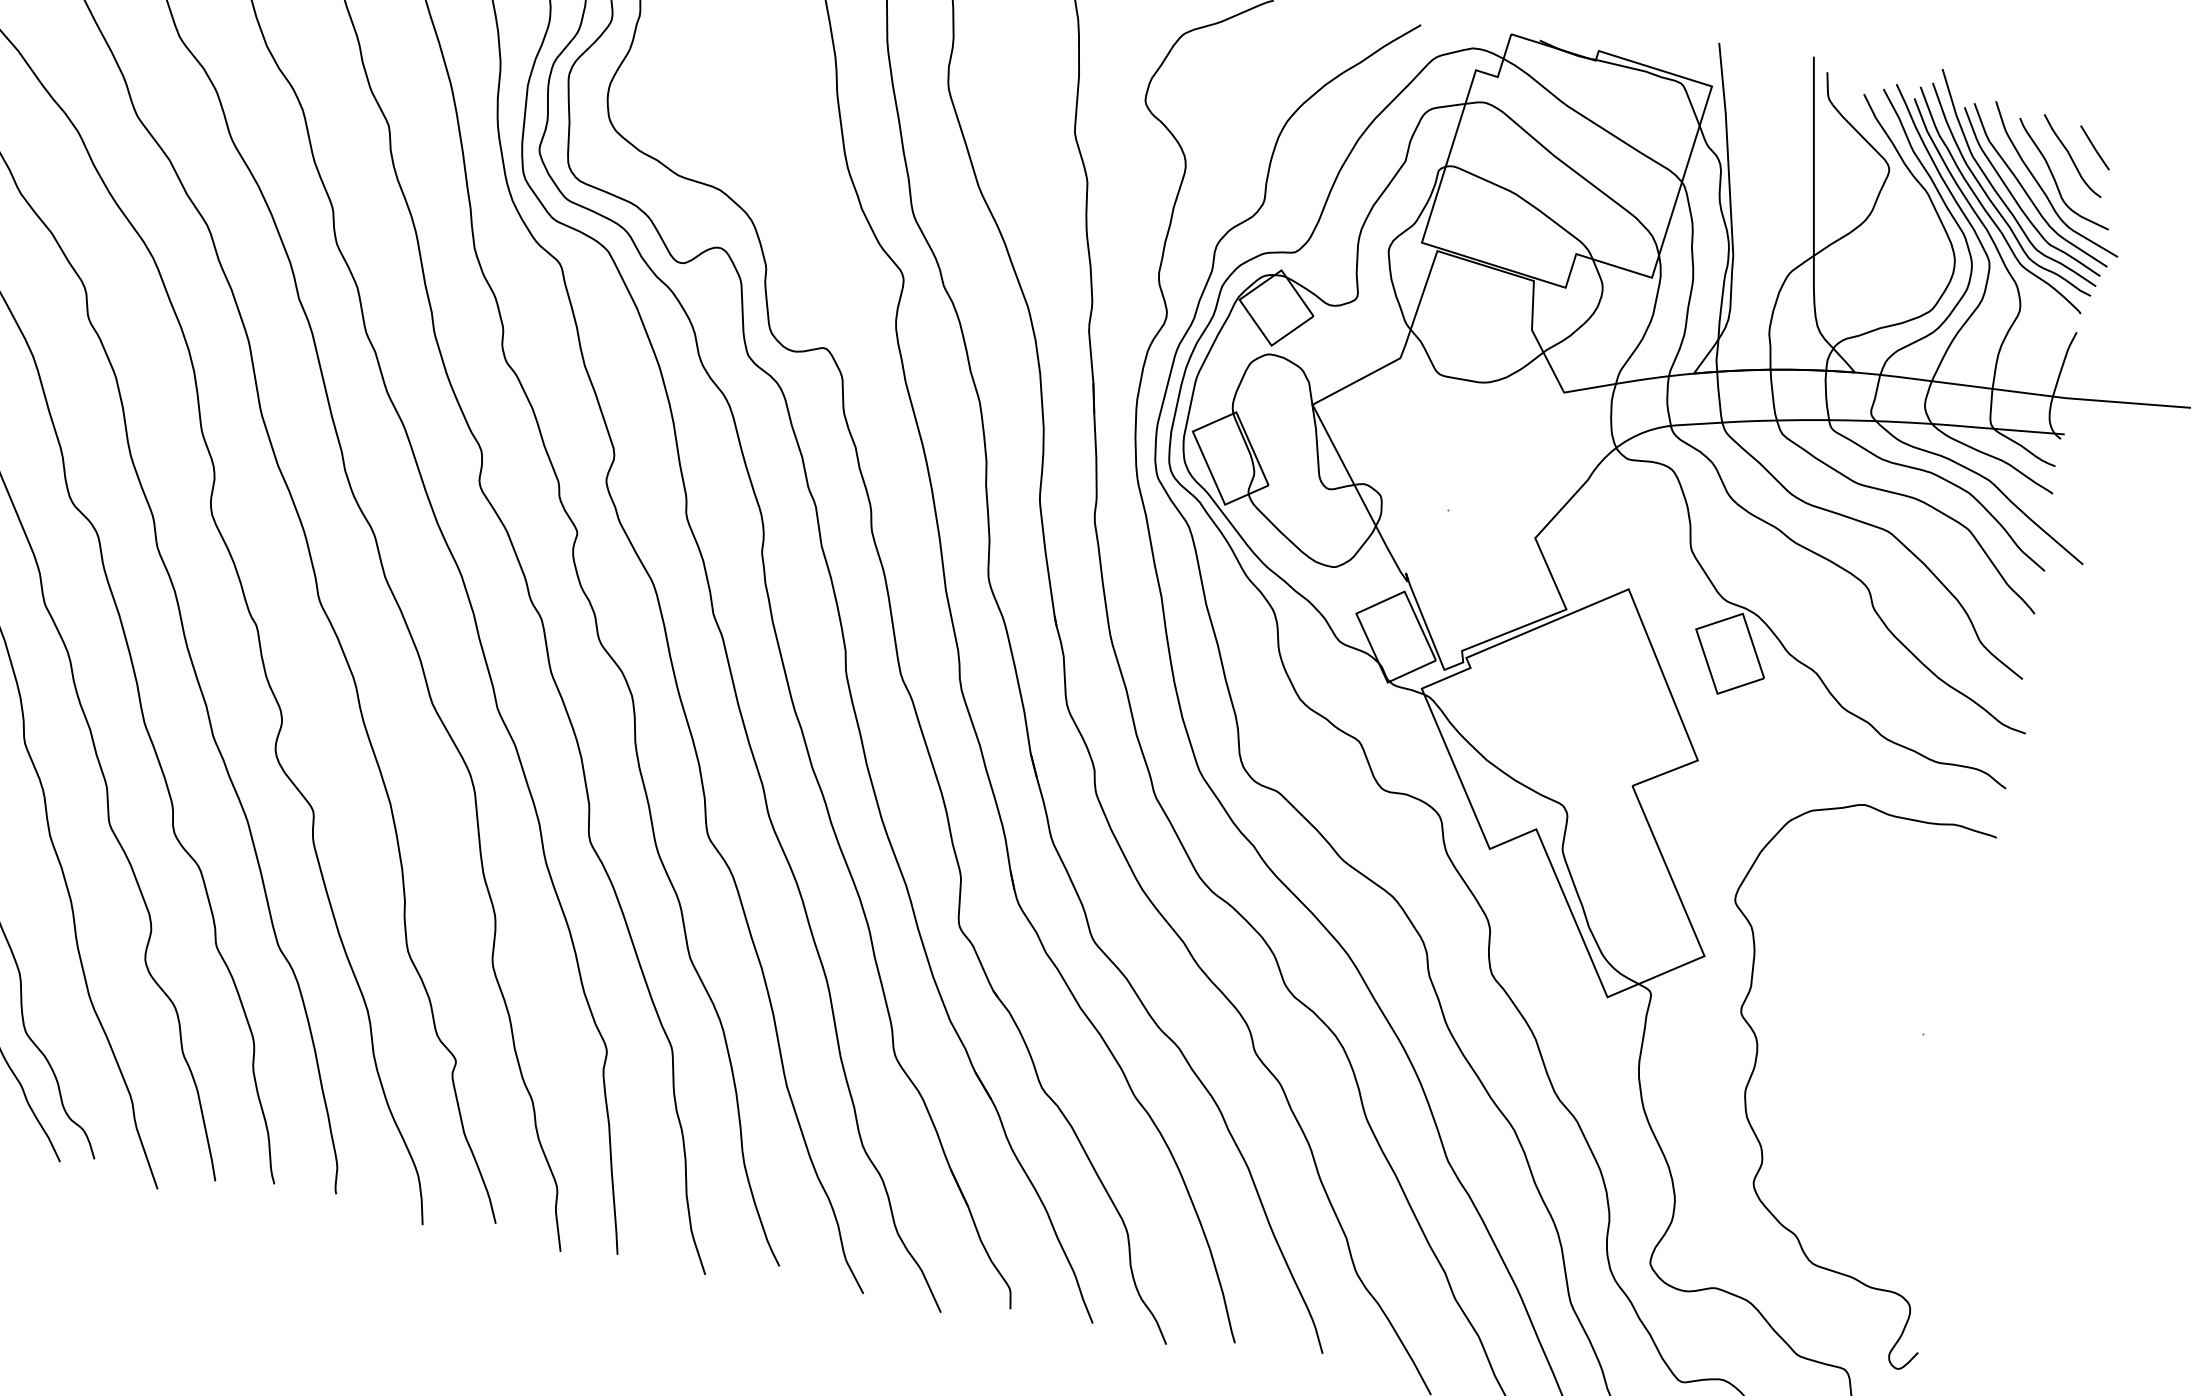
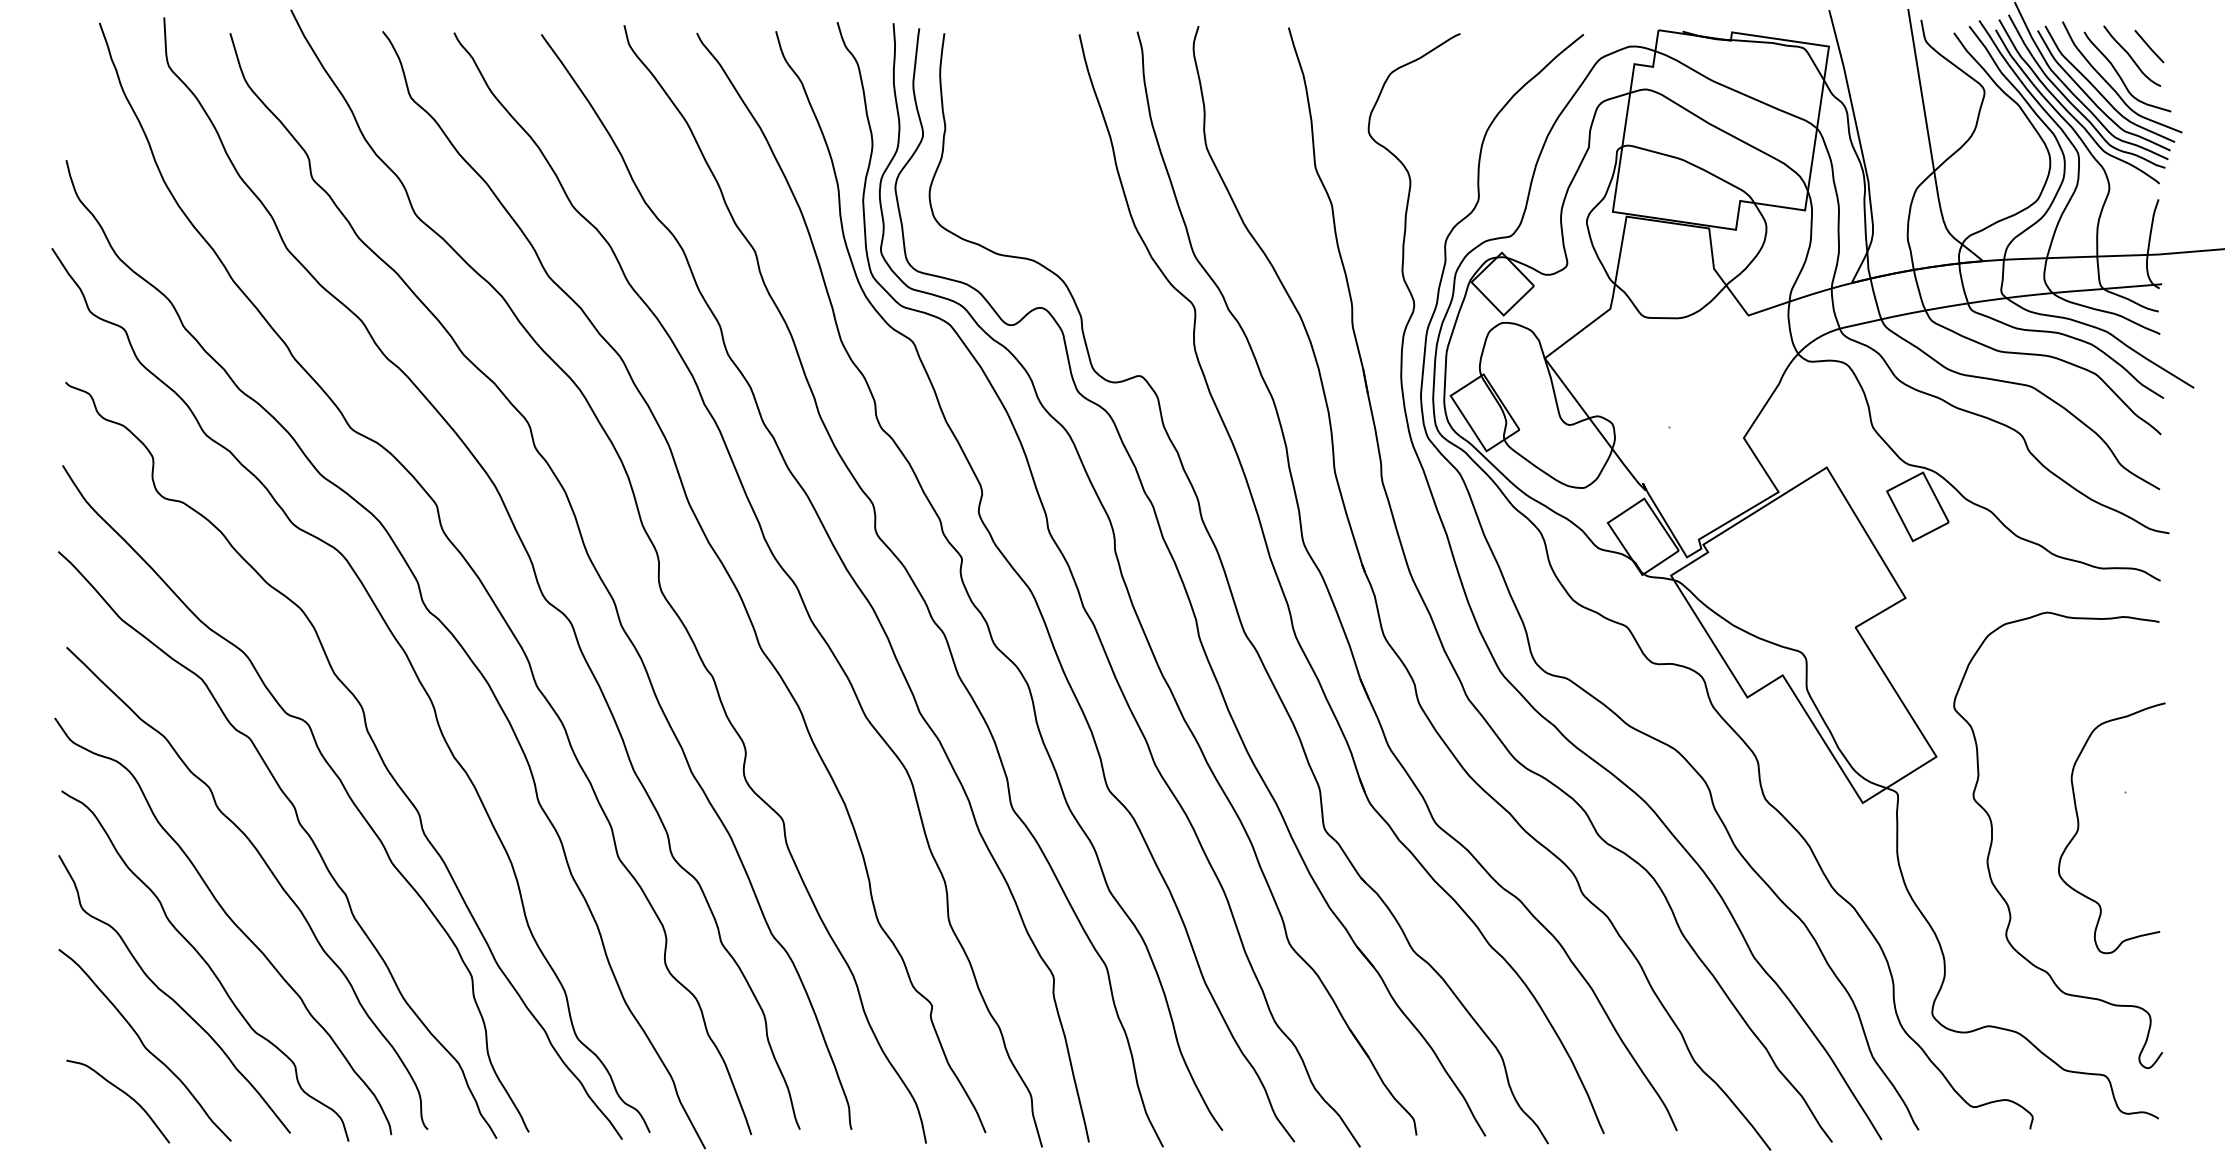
curve: (1861, 1069) -> (2079, 828), added

